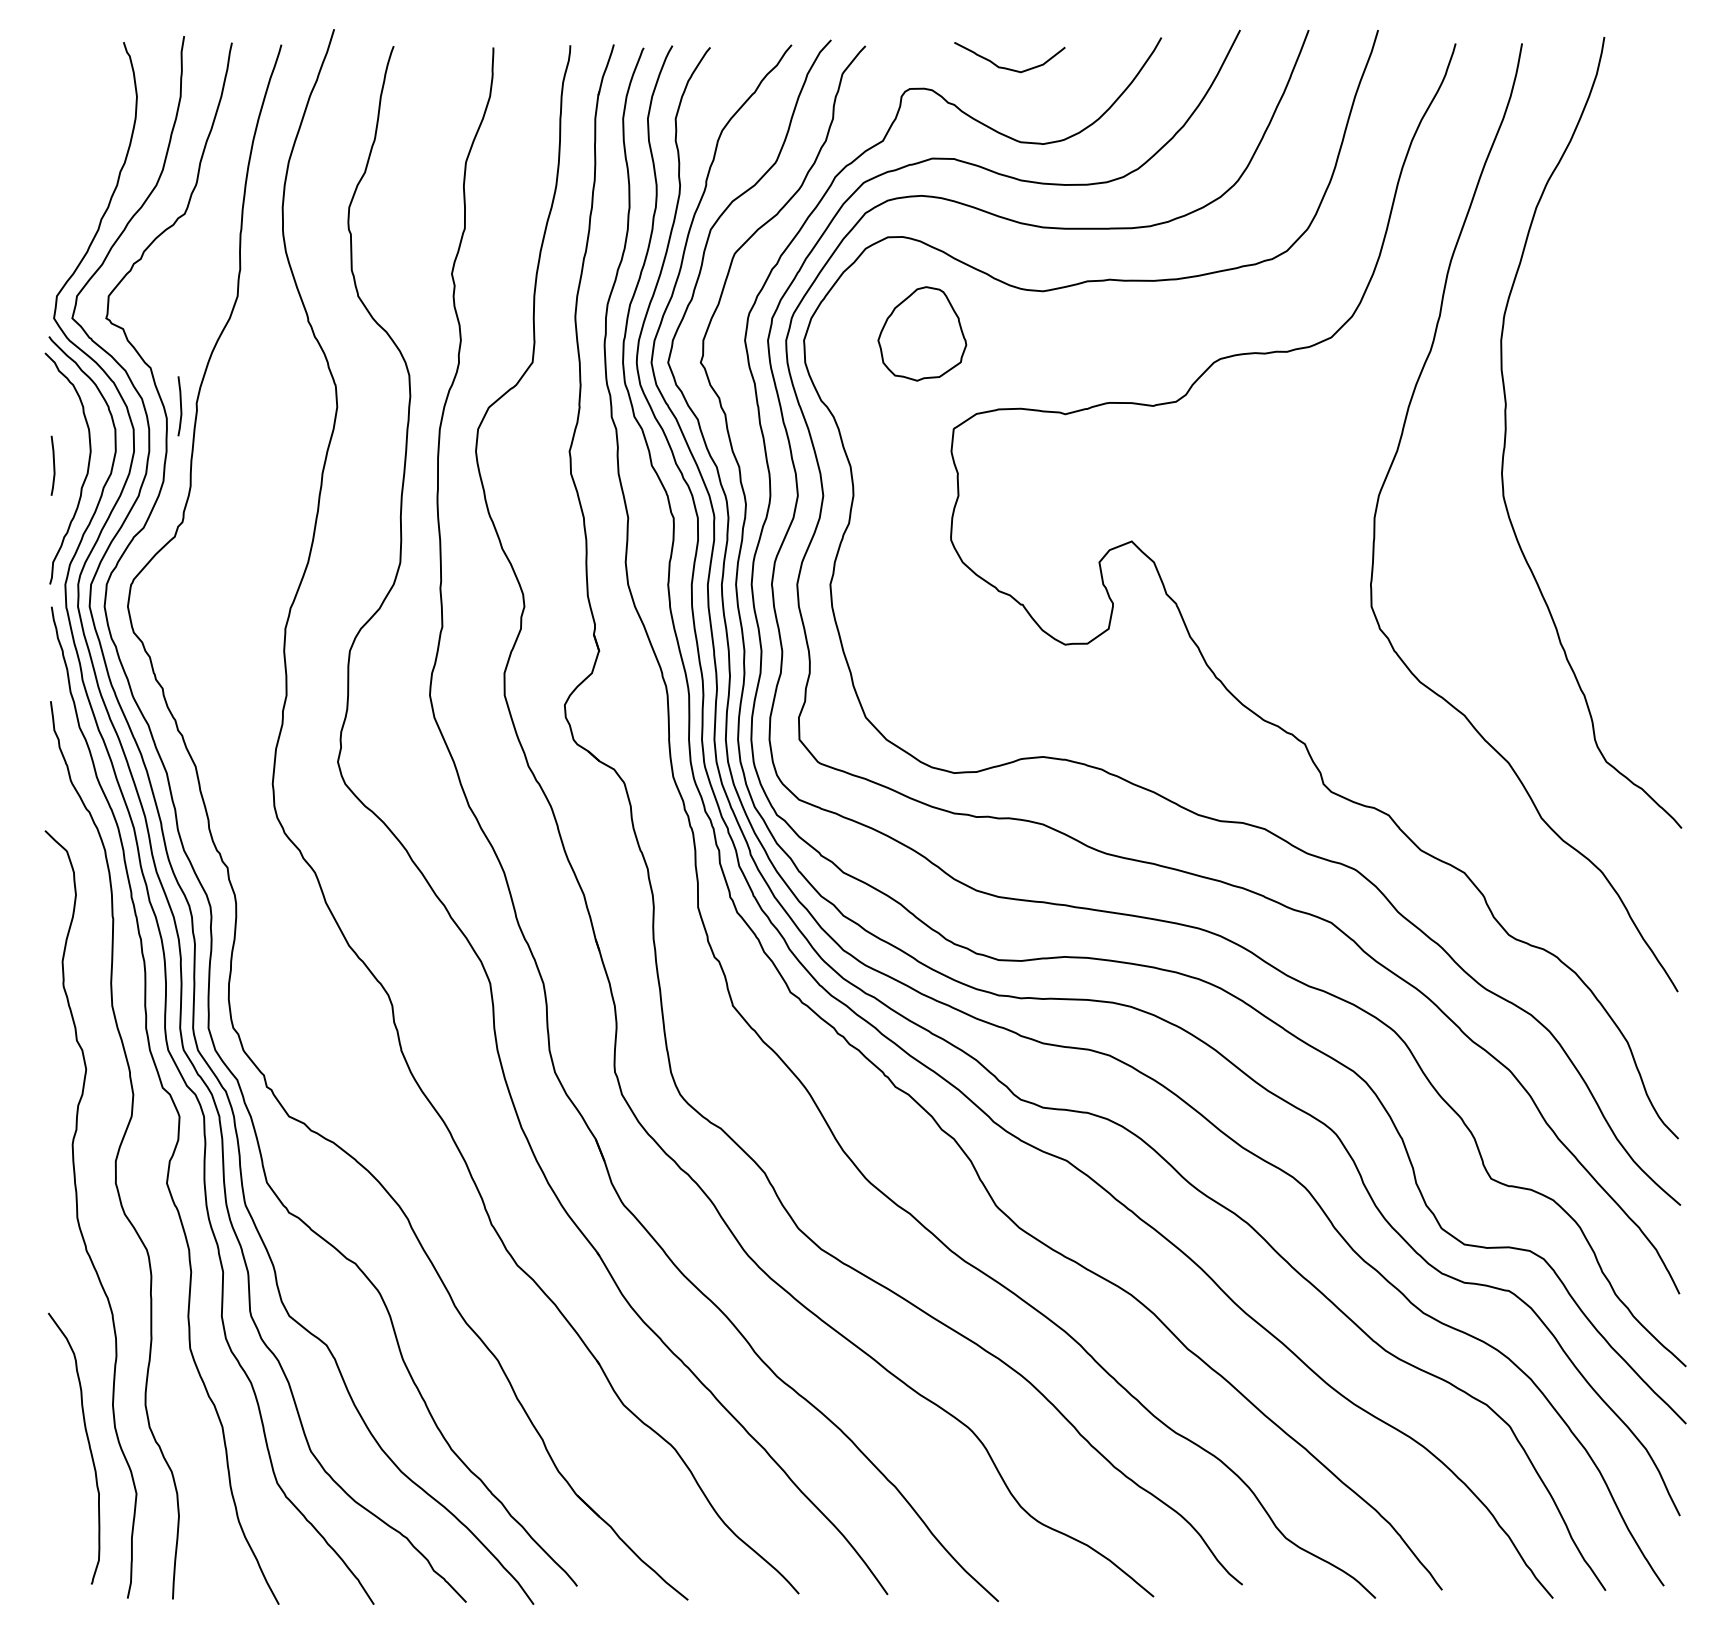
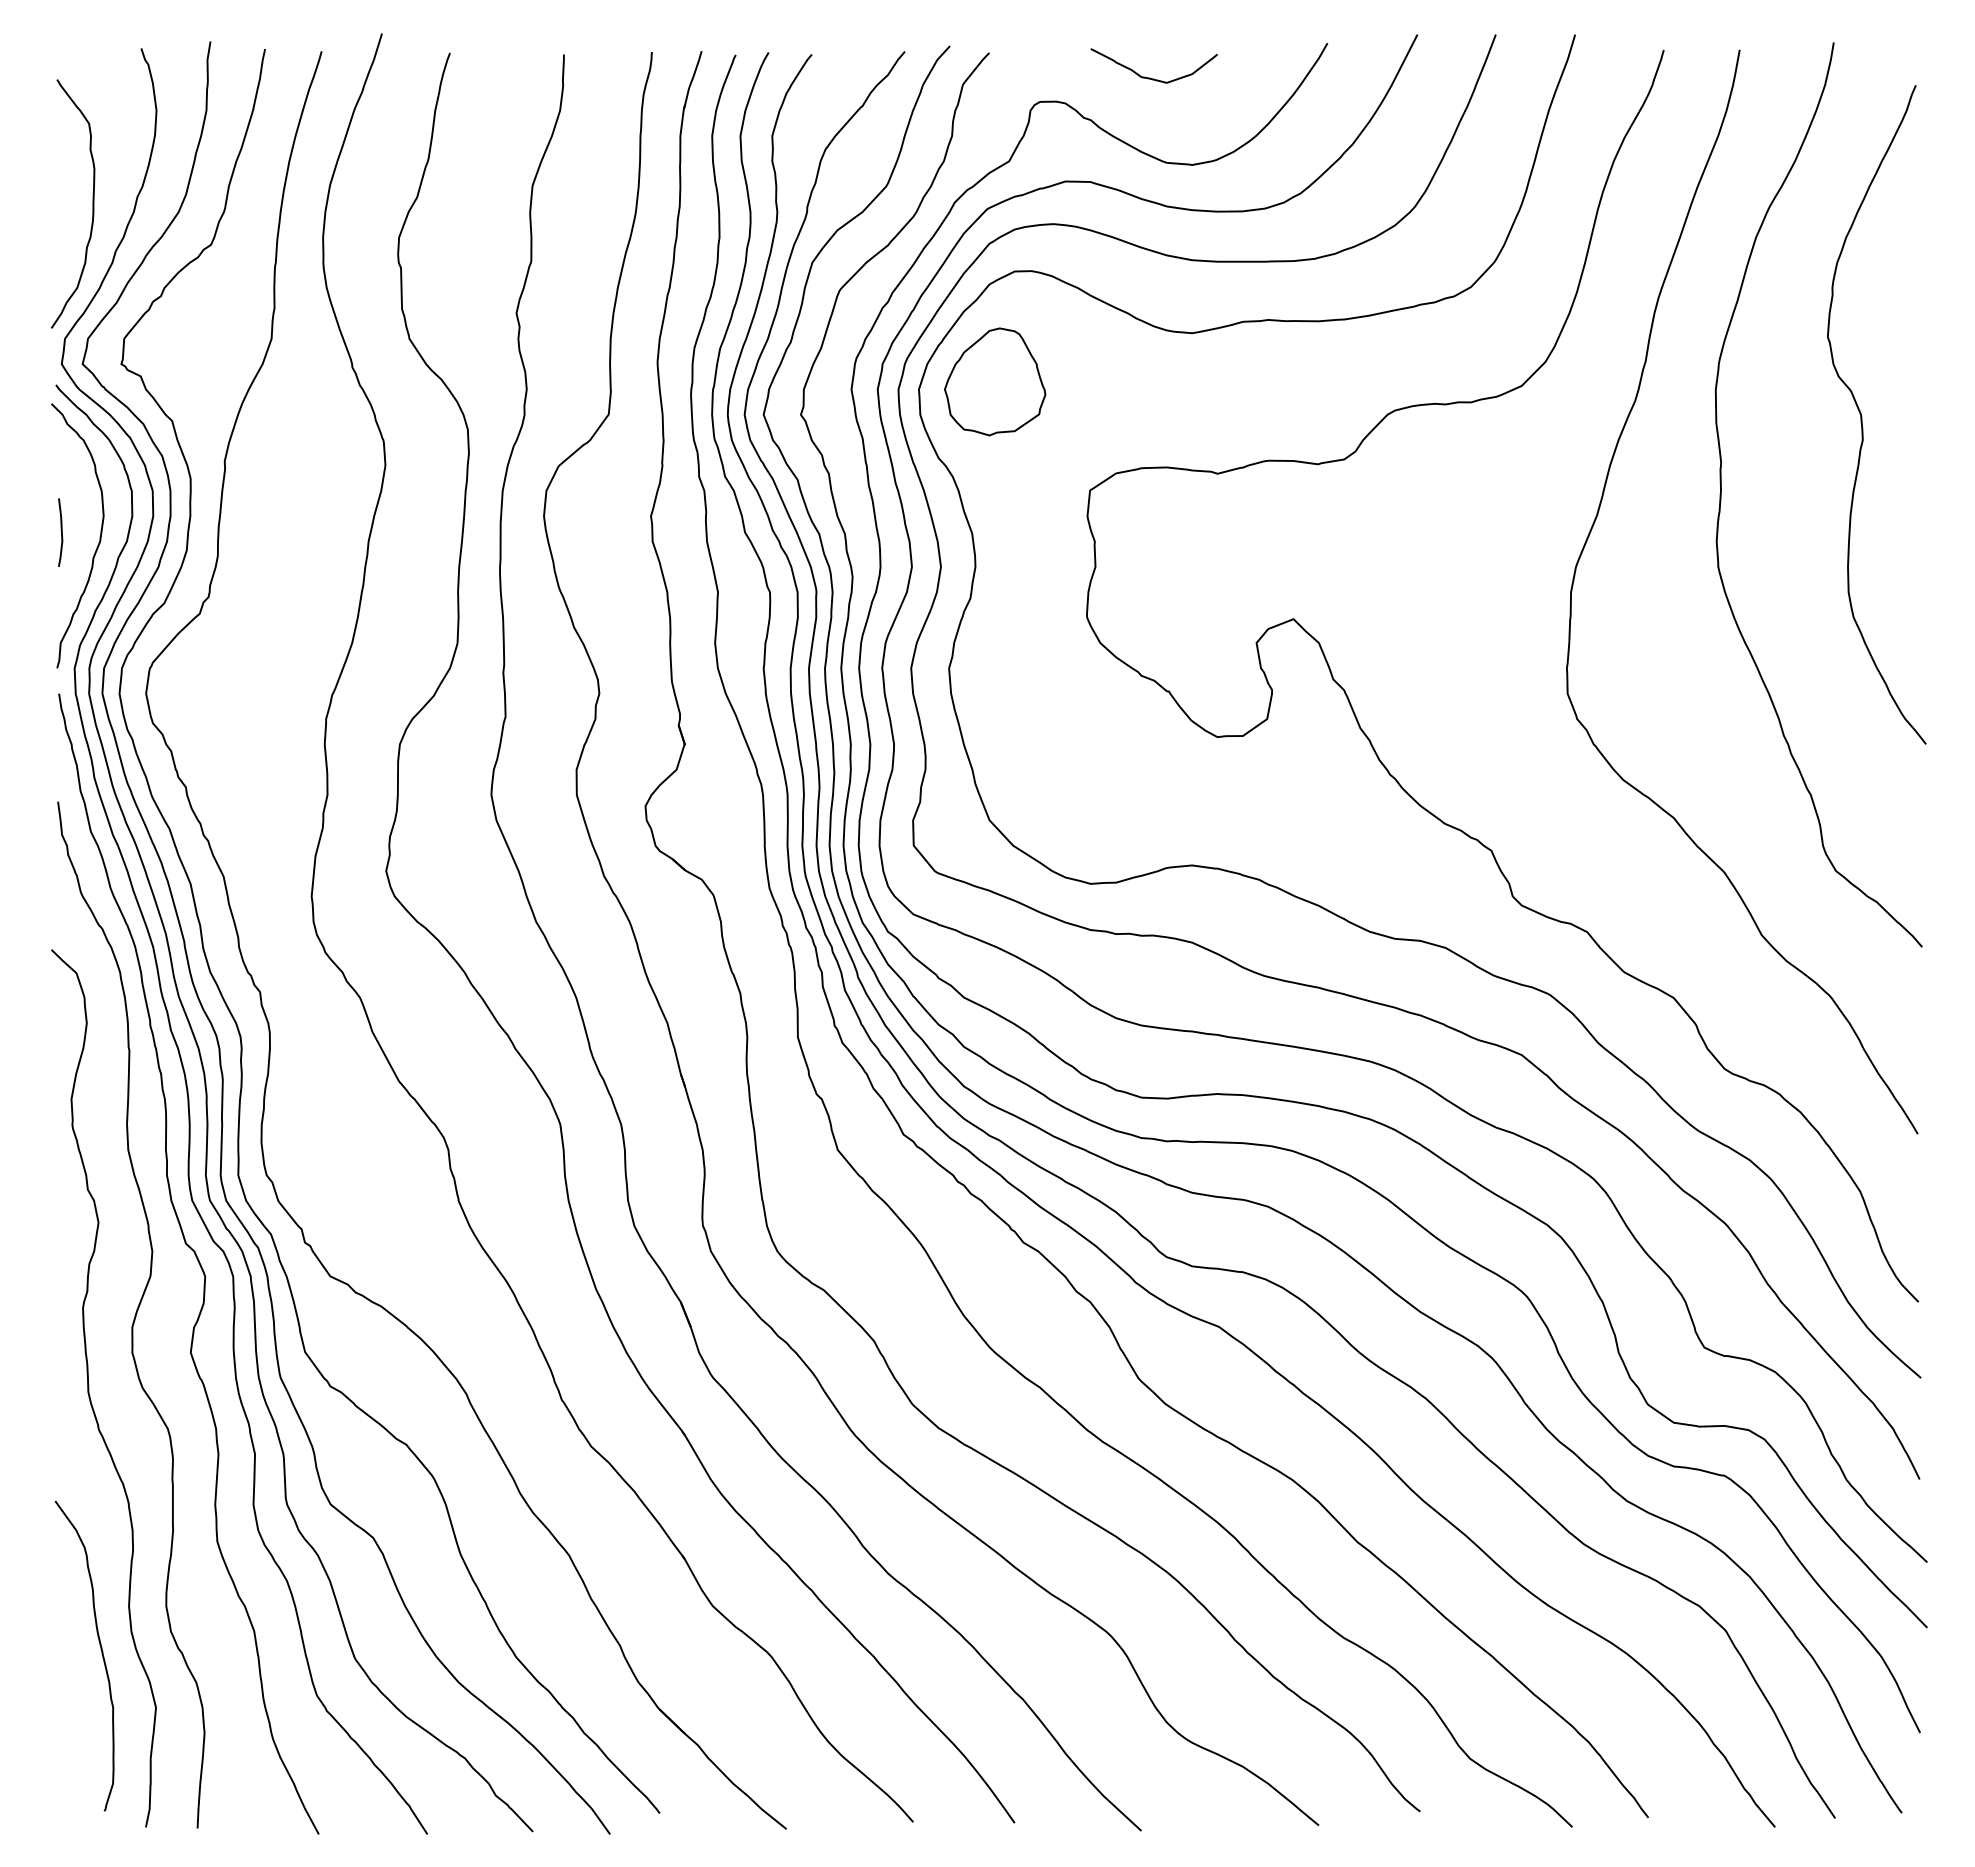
curve: (80, 177) -> (92, 203), added
part: (922, 333) -> (995, 381), moved
curve: (1629, 364) -> (1862, 416), added
line: (180, 406) -> (206, 464), removed

